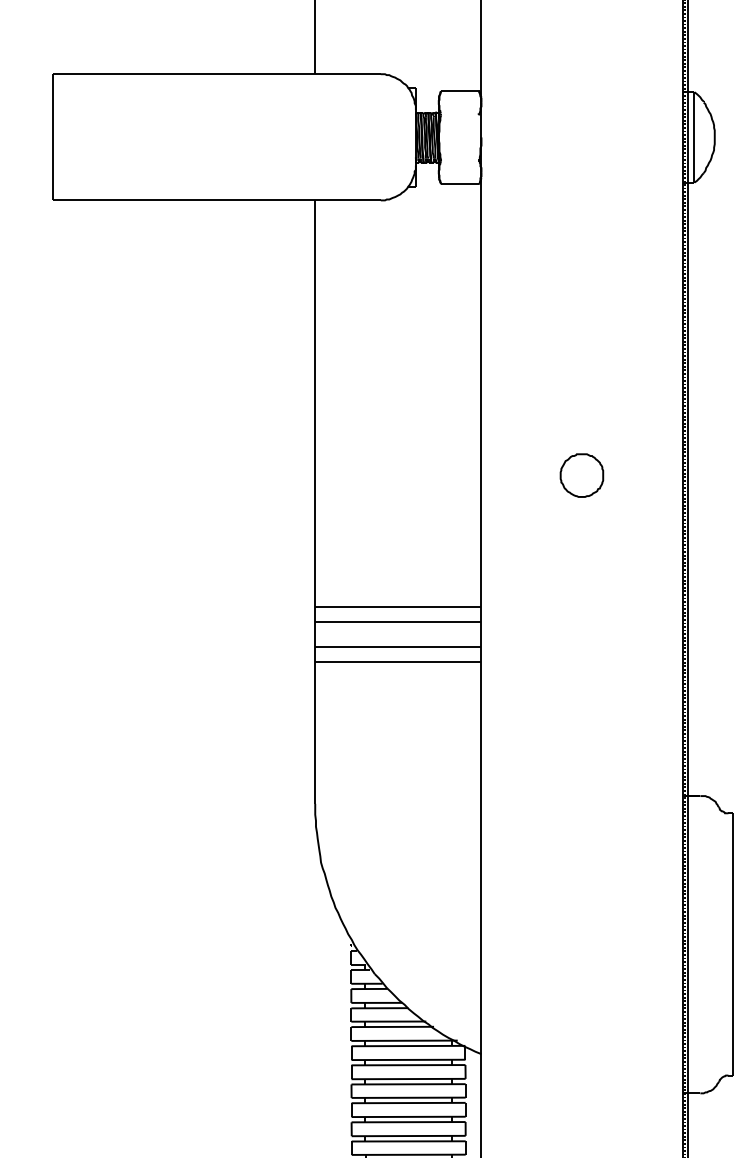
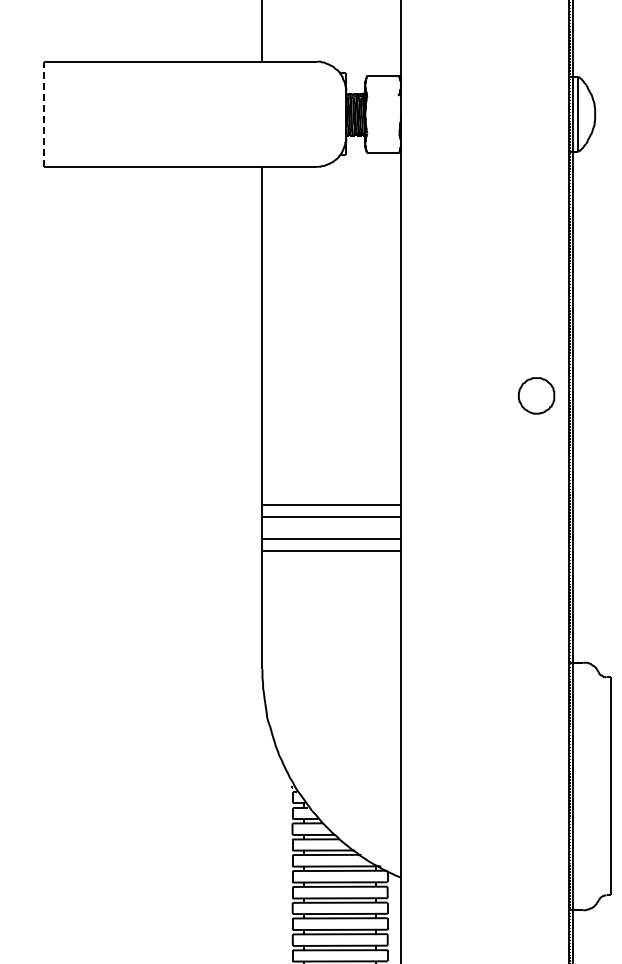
line: (52, 137) -> (43, 114), solid -> dashed
part: (581, 475) -> (536, 395), moved

